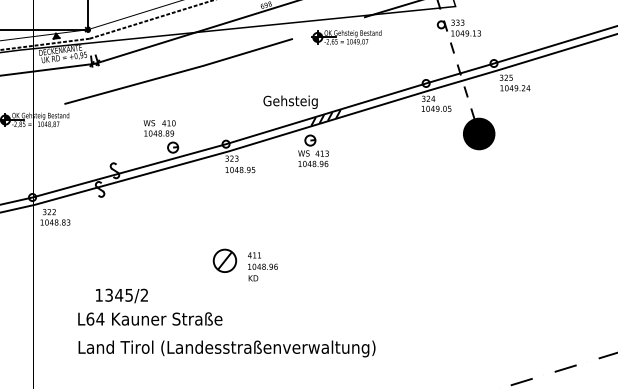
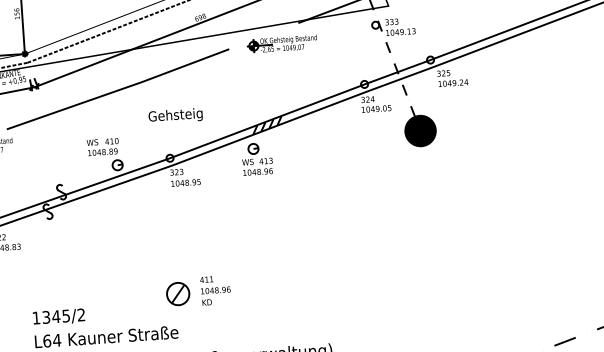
text: (290, 101) -> (175, 115), moved
part: (224, 260) -> (177, 293), moved
text: (262, 266) -> (215, 290), moved
text: (121, 295) -> (58, 316), moved

